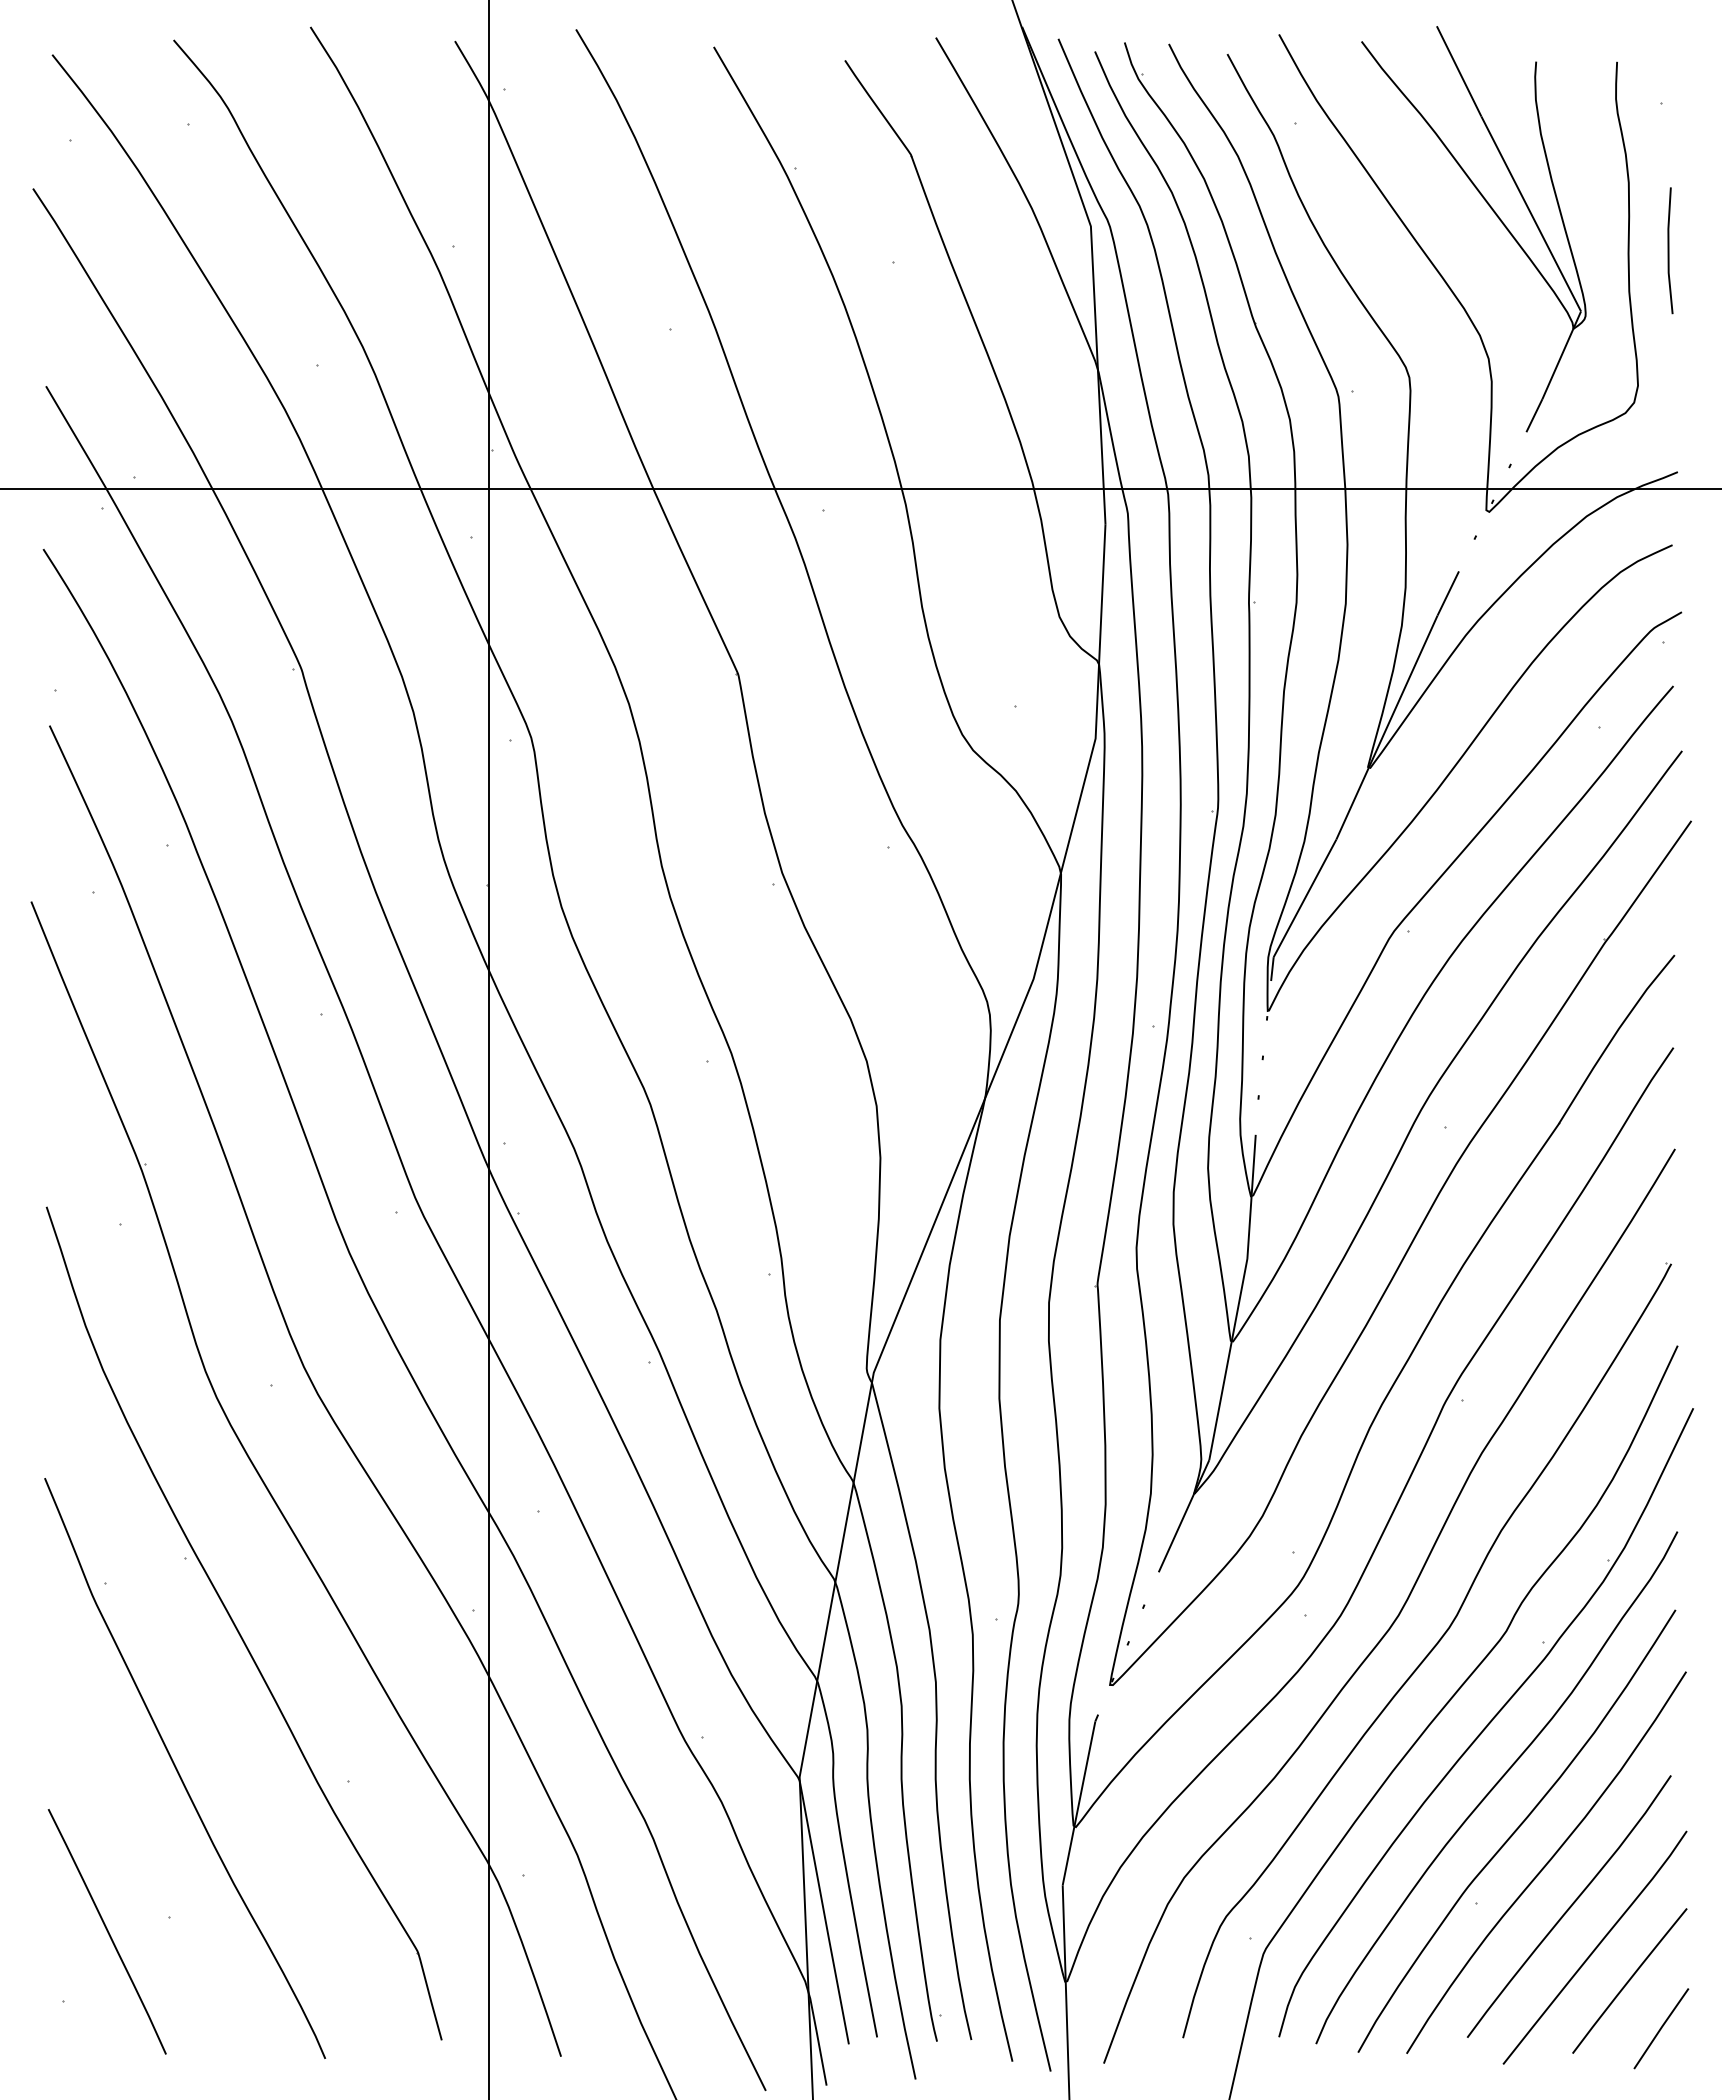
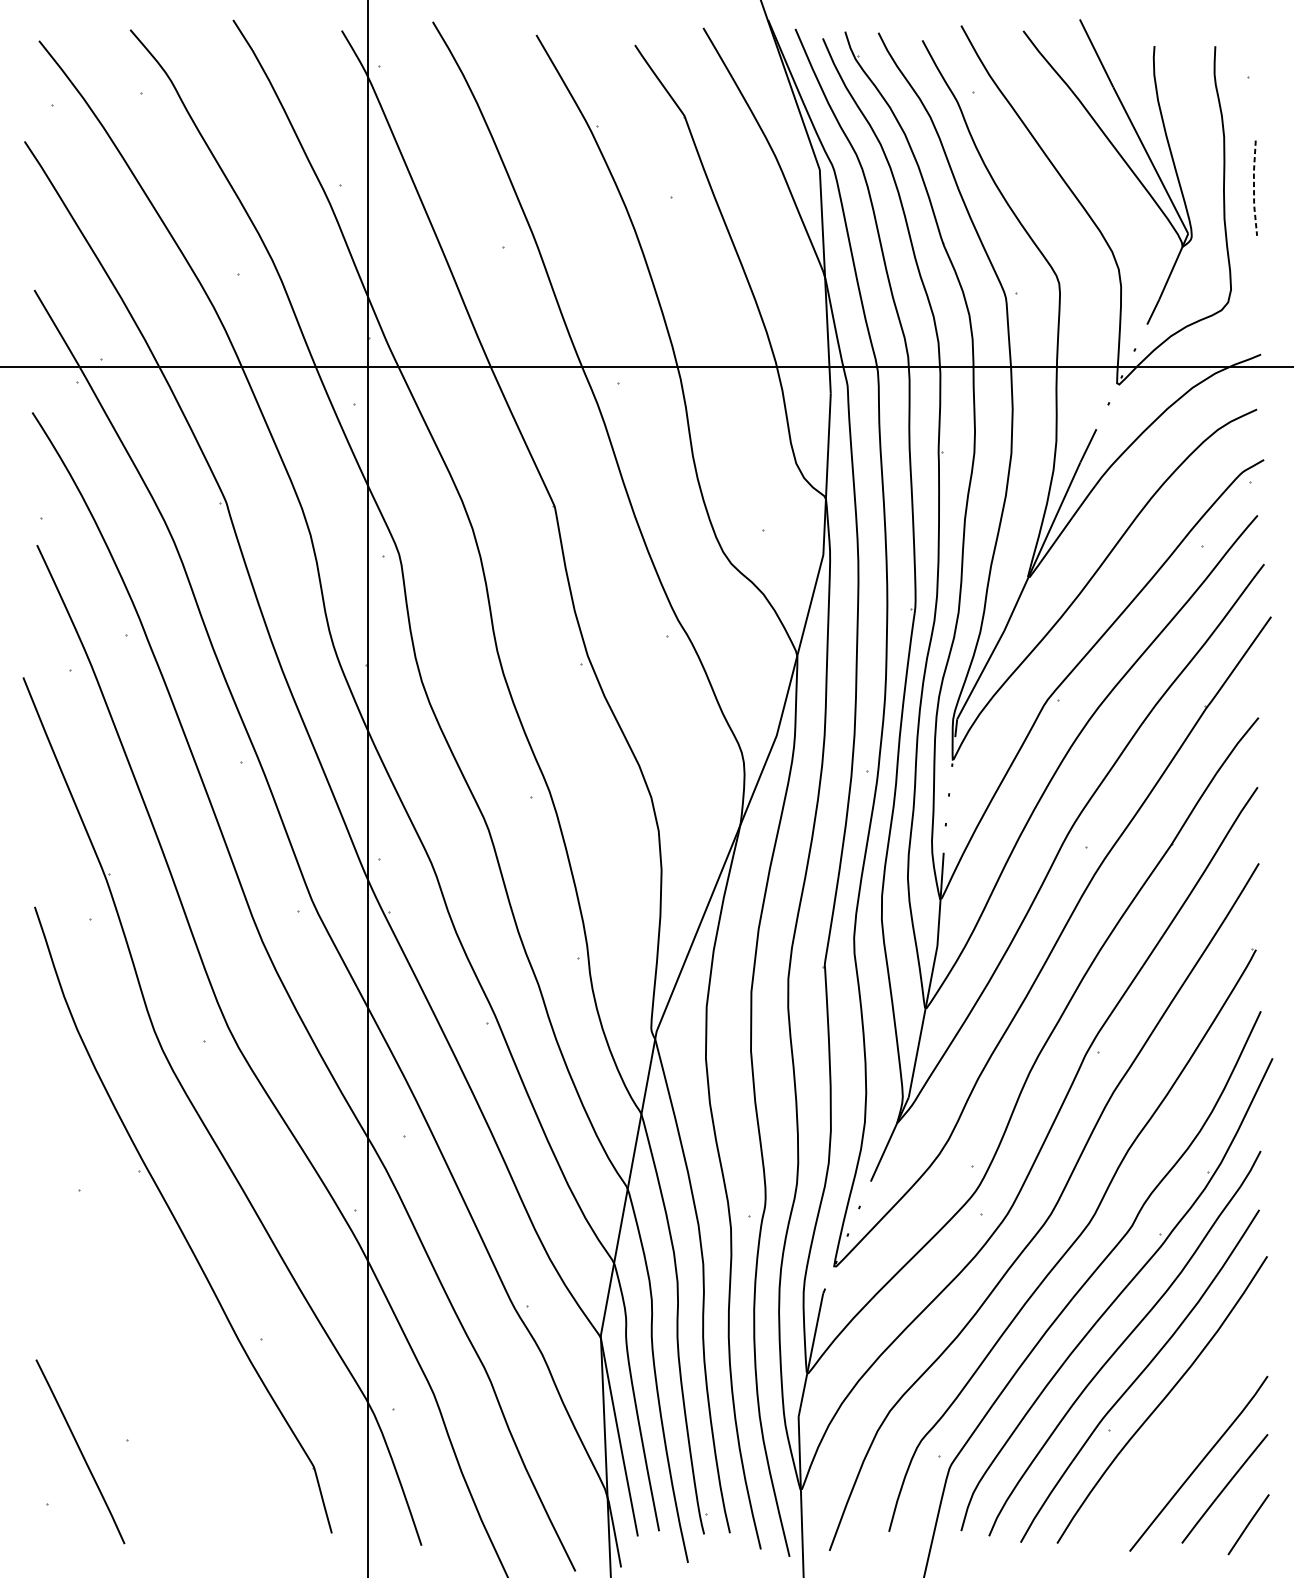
line: (1668, 250) -> (1253, 188), solid -> dashed
curve: (179, 1772) -> (134, 1332), removed
curve: (1569, 1906) -> (1179, 1432), removed

